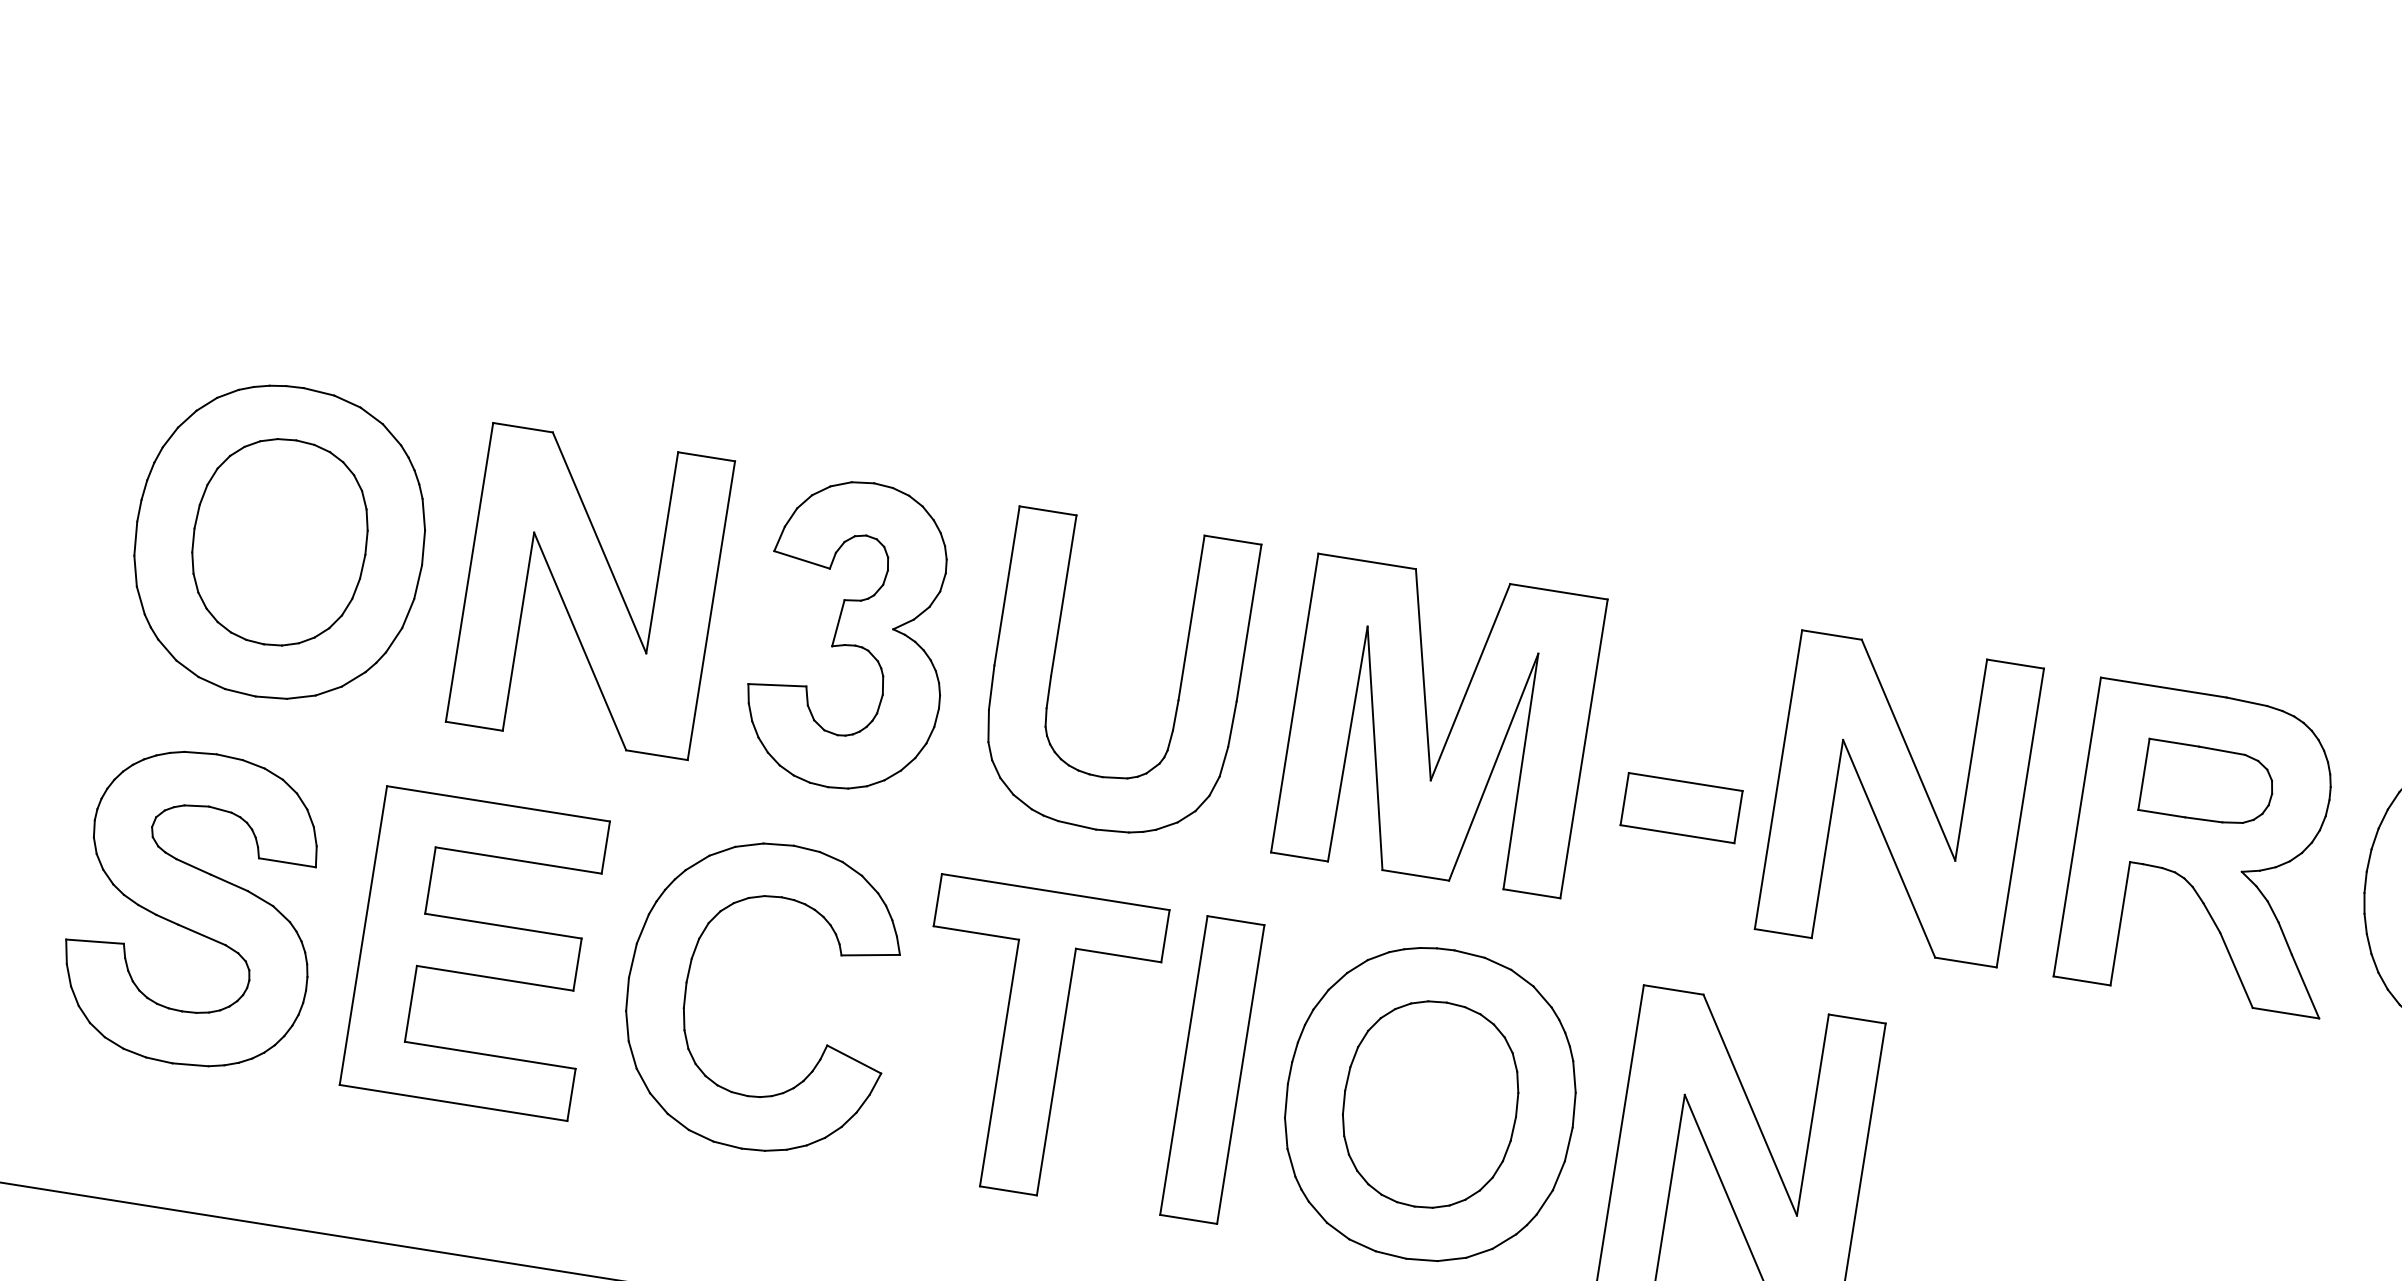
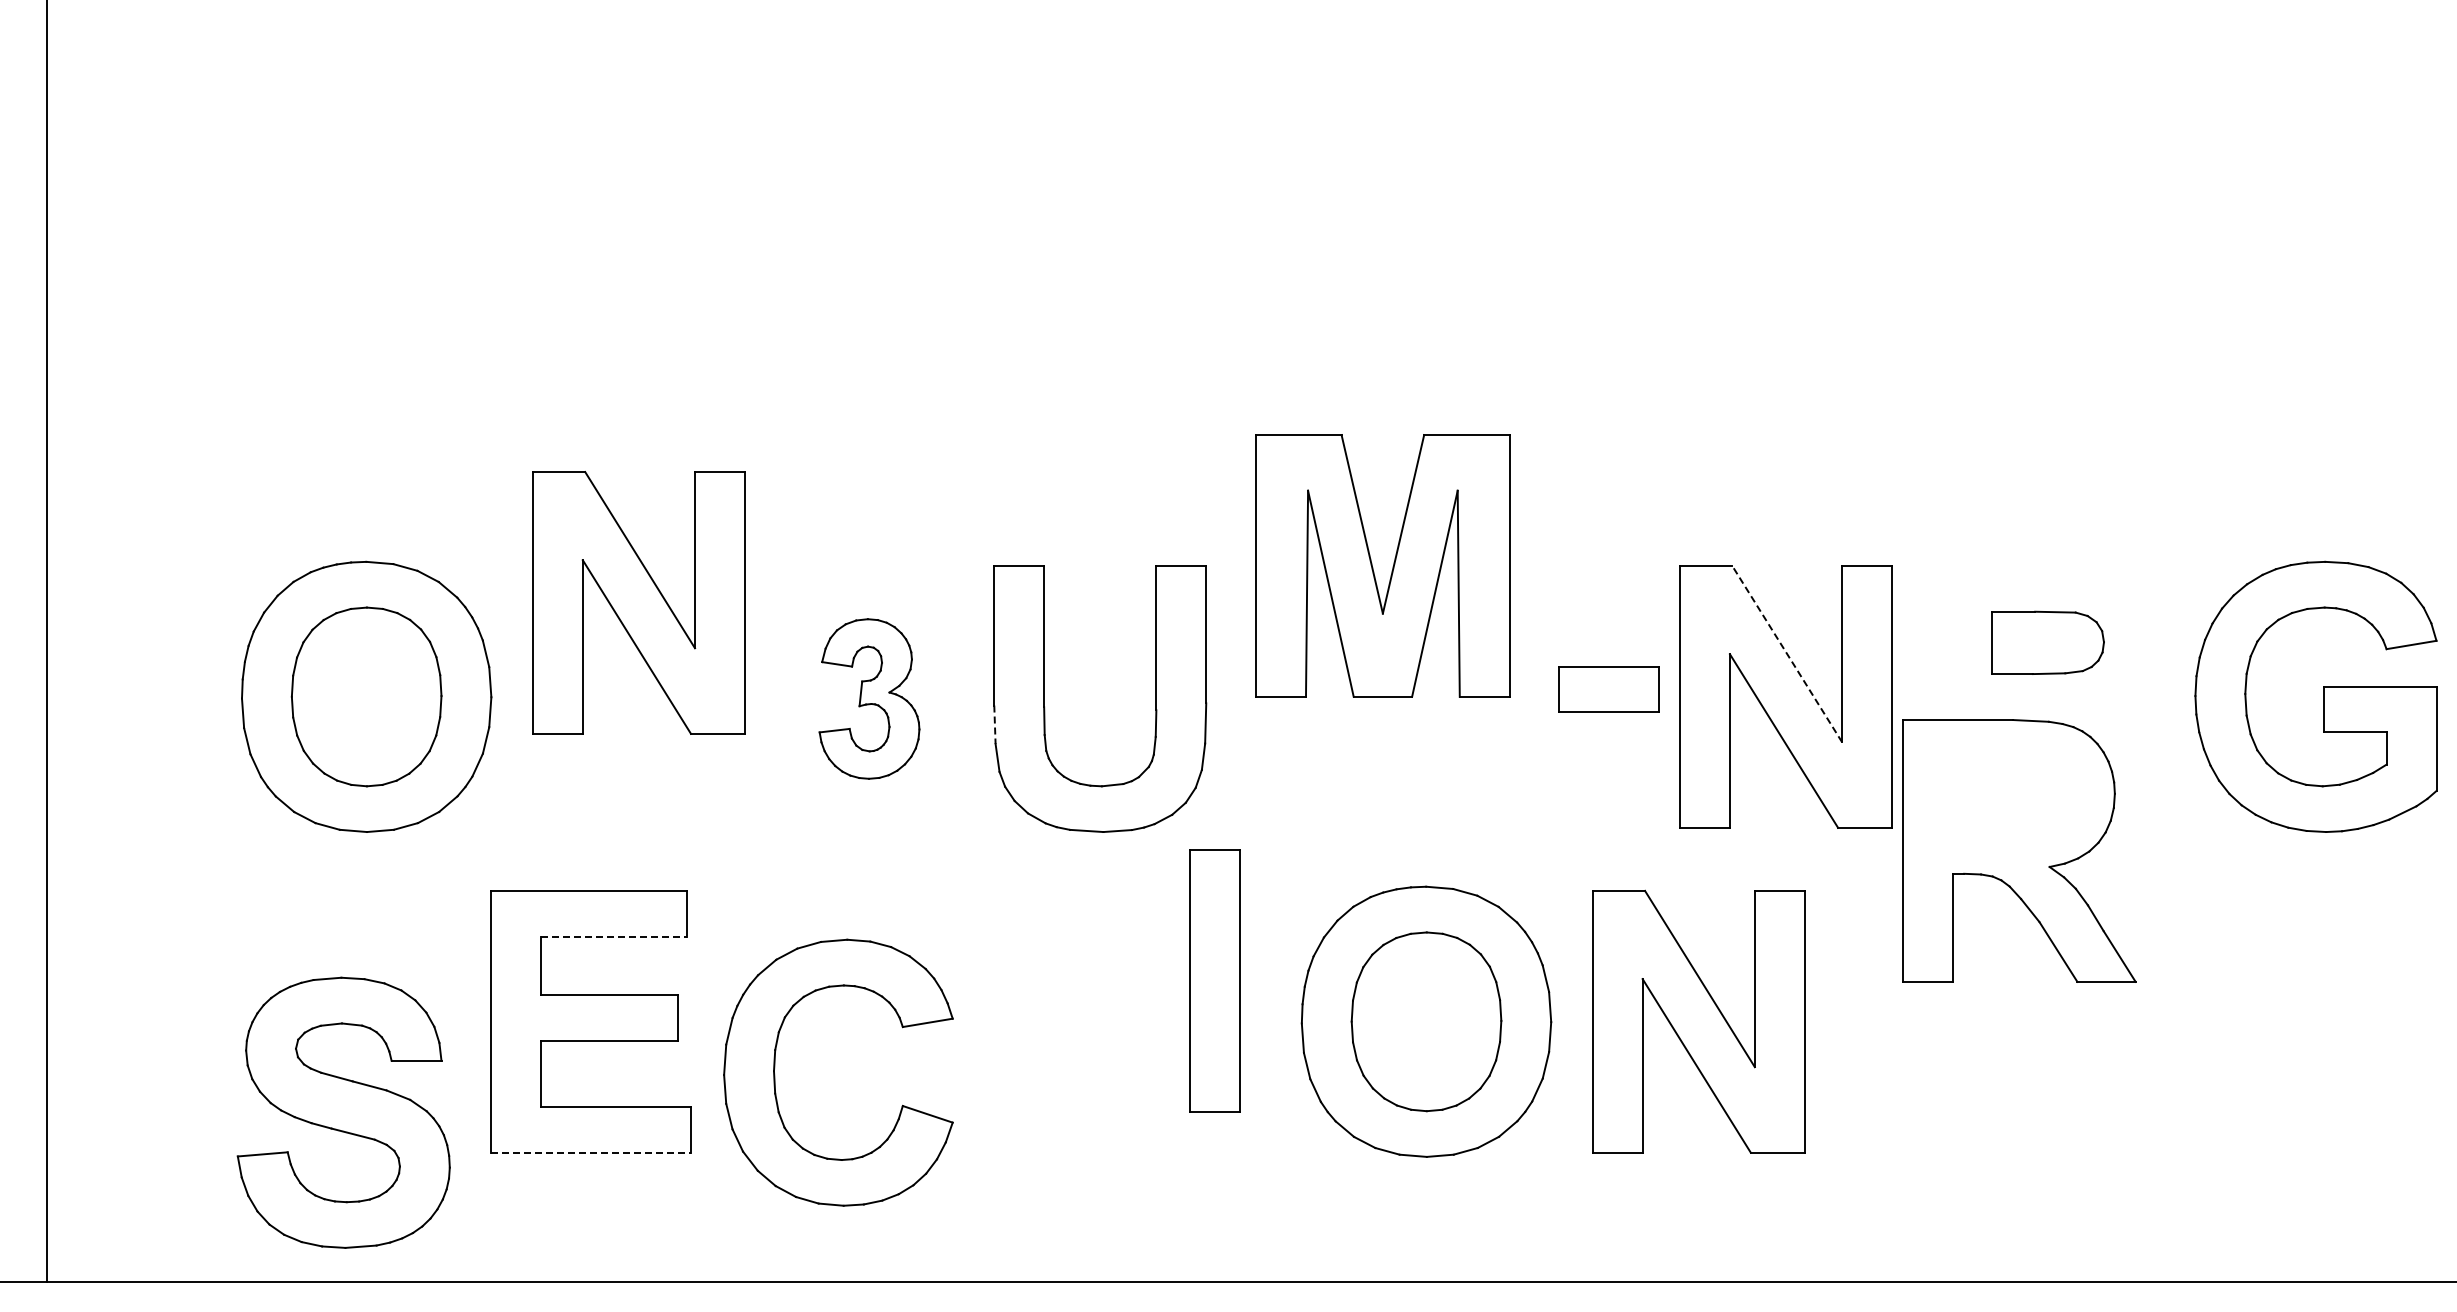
part: (590, 590) -> (638, 602), moved
part: (853, 634) -> (869, 698), size x0.6
line: (991, 688) -> (994, 725), solid -> dashed
part: (1428, 726) -> (1373, 567), moved
line: (1908, 750) -> (1787, 654), solid -> dashed
part: (1680, 808) -> (1608, 689), moved
part: (2210, 847) -> (2019, 850), moved
line: (518, 860) -> (613, 936), solid -> dashed
part: (194, 908) -> (343, 1112), moved
part: (687, 986) -> (775, 1074), moved
part: (1032, 1041) -> (1077, 1021), removed
part: (1211, 1069) -> (1214, 980), moved
line: (454, 1102) -> (591, 1152), solid -> dashed

